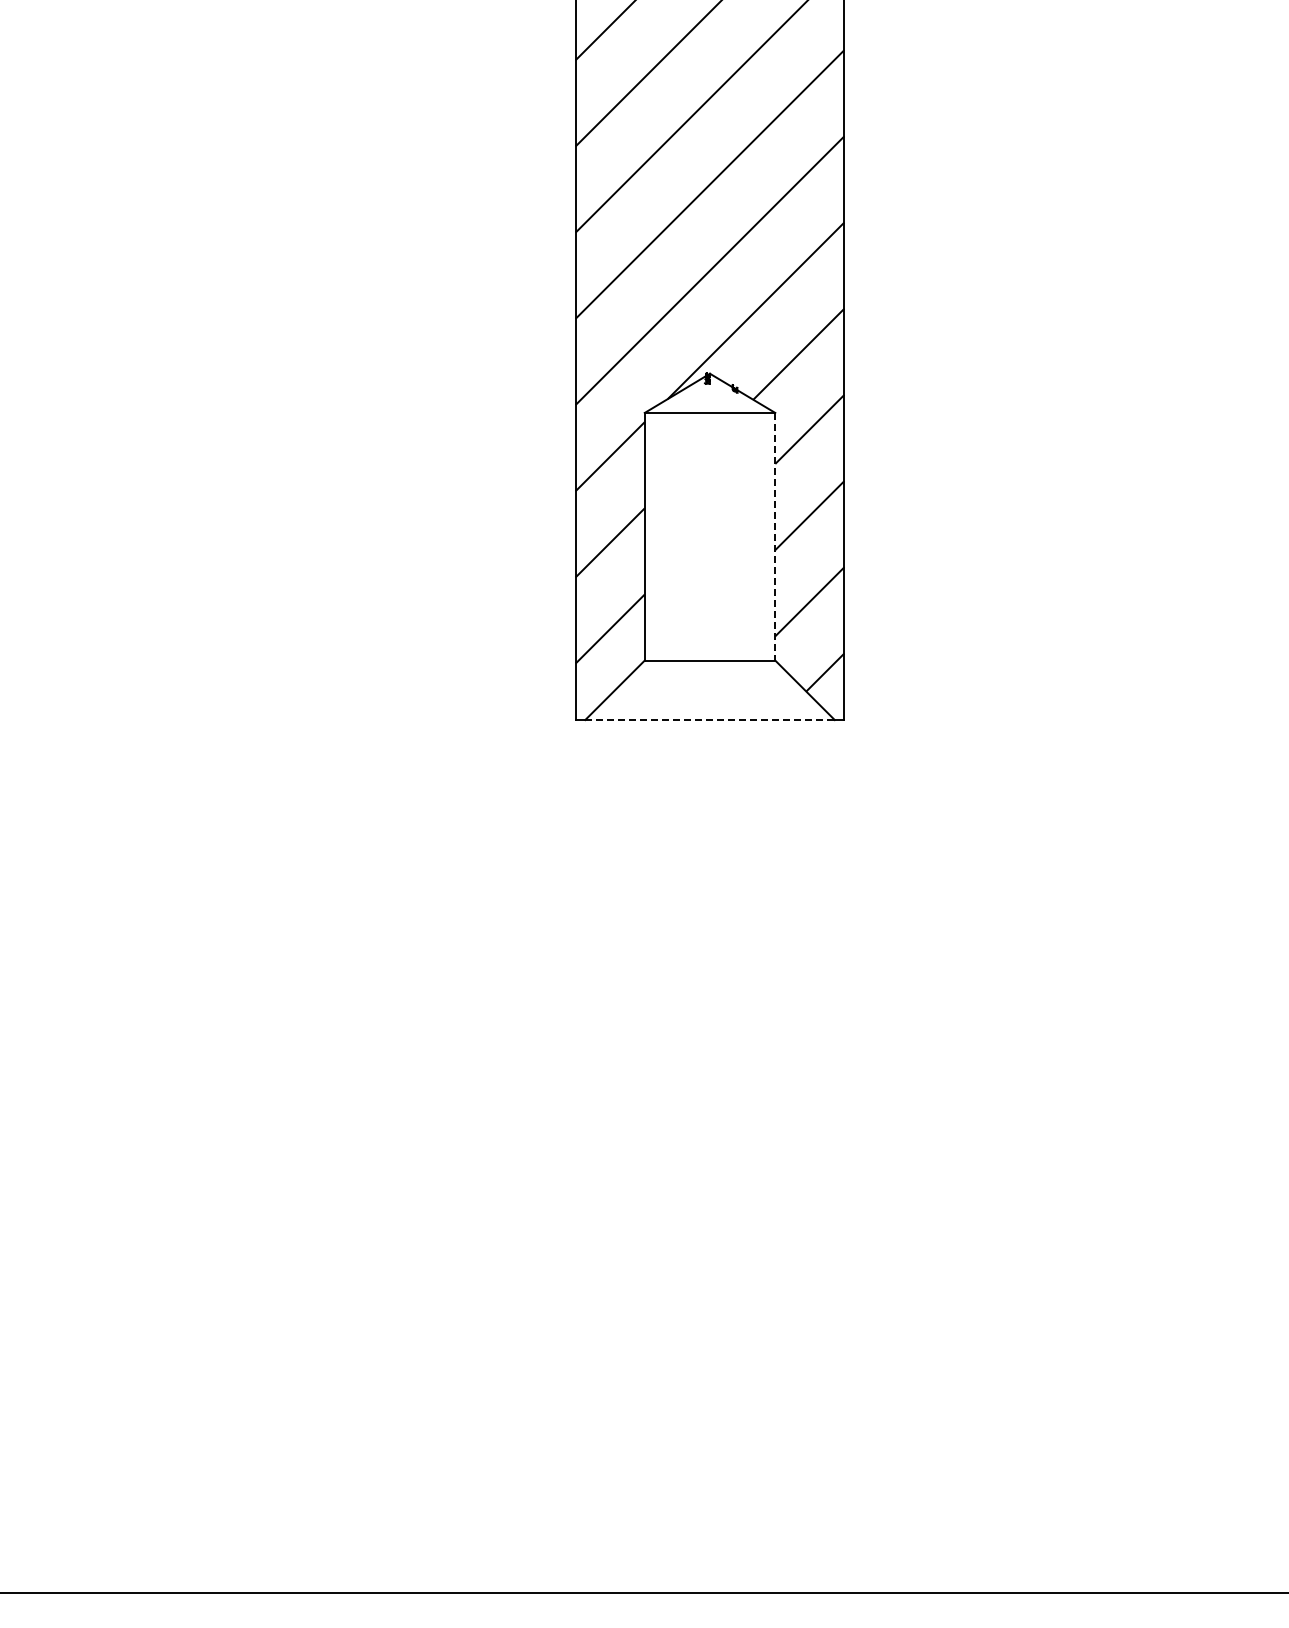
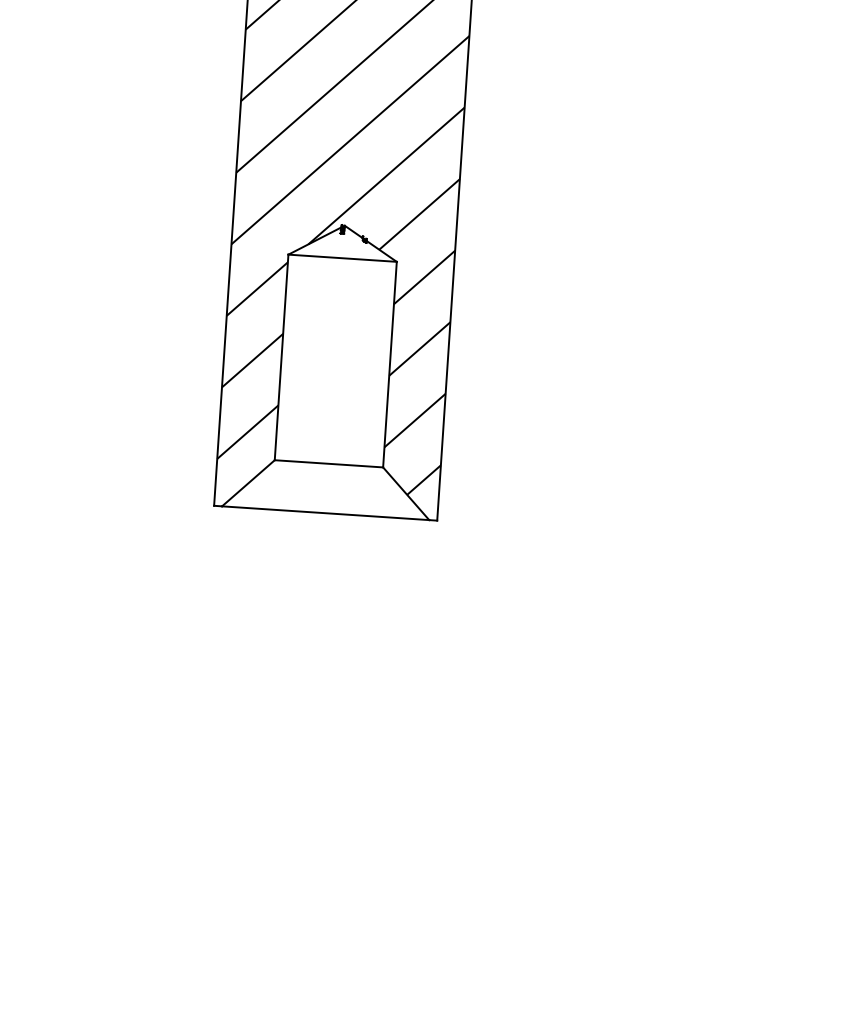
line: (775, 536) -> (390, 364), dashed -> solid
line: (710, 720) -> (326, 513), dashed -> solid

